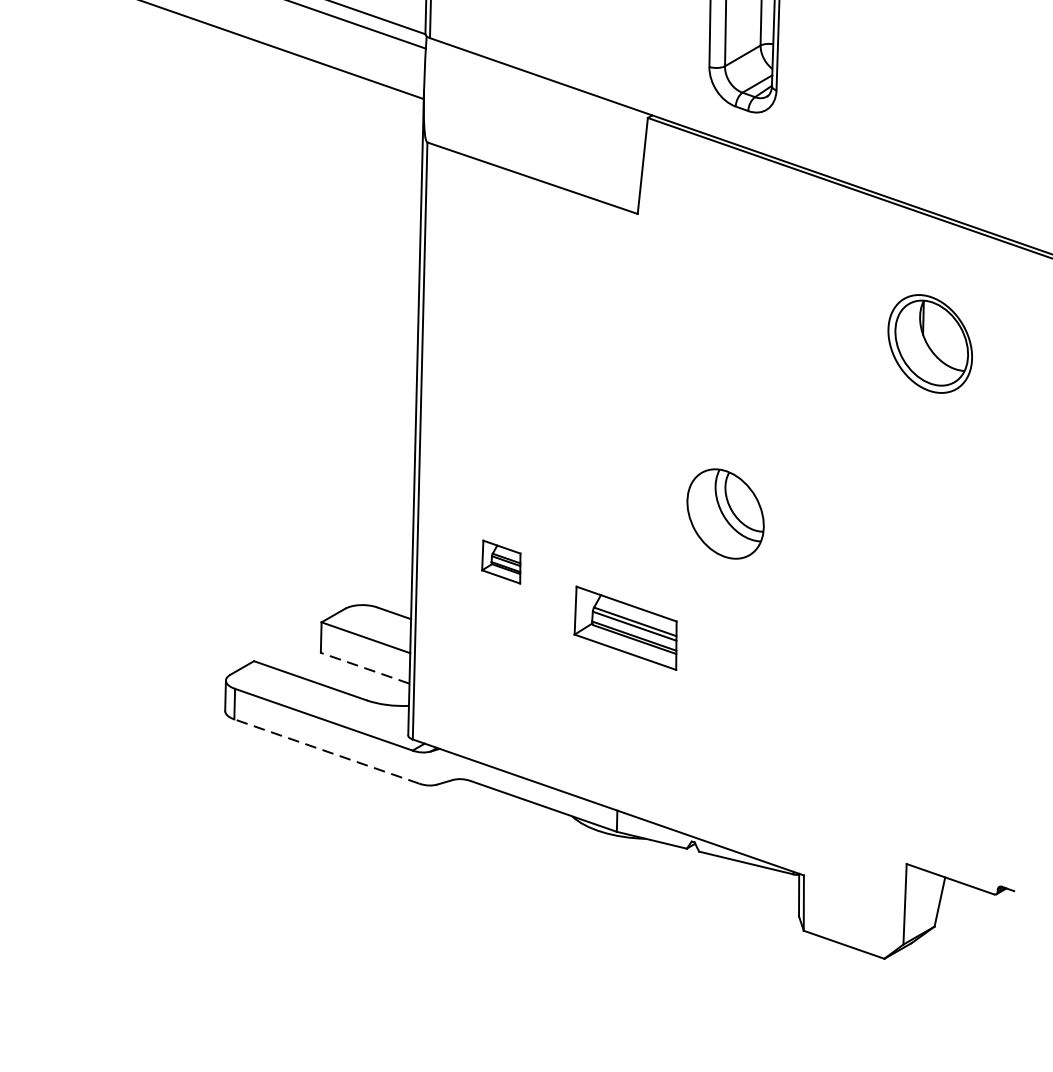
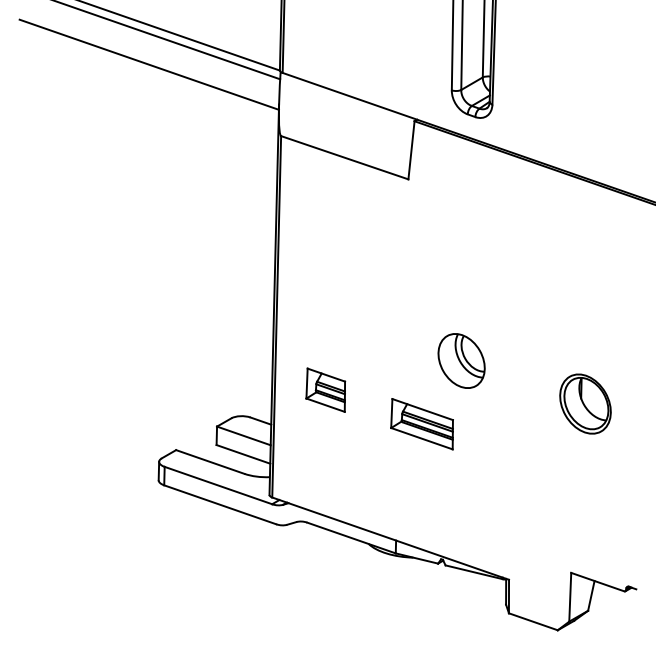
part: (930, 343) -> (585, 403), moved
part: (500, 561) -> (325, 389), size x1.67
part: (624, 628) -> (421, 424), moved
line: (363, 668) -> (242, 454), dashed -> solid
line: (325, 751) -> (219, 504), dashed -> solid

